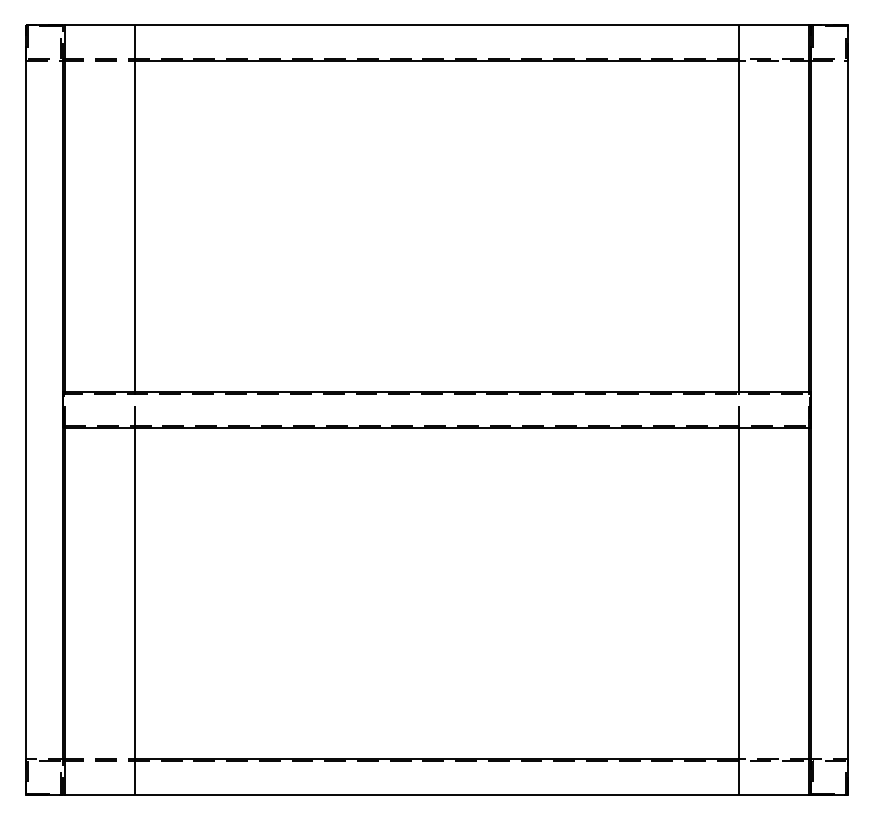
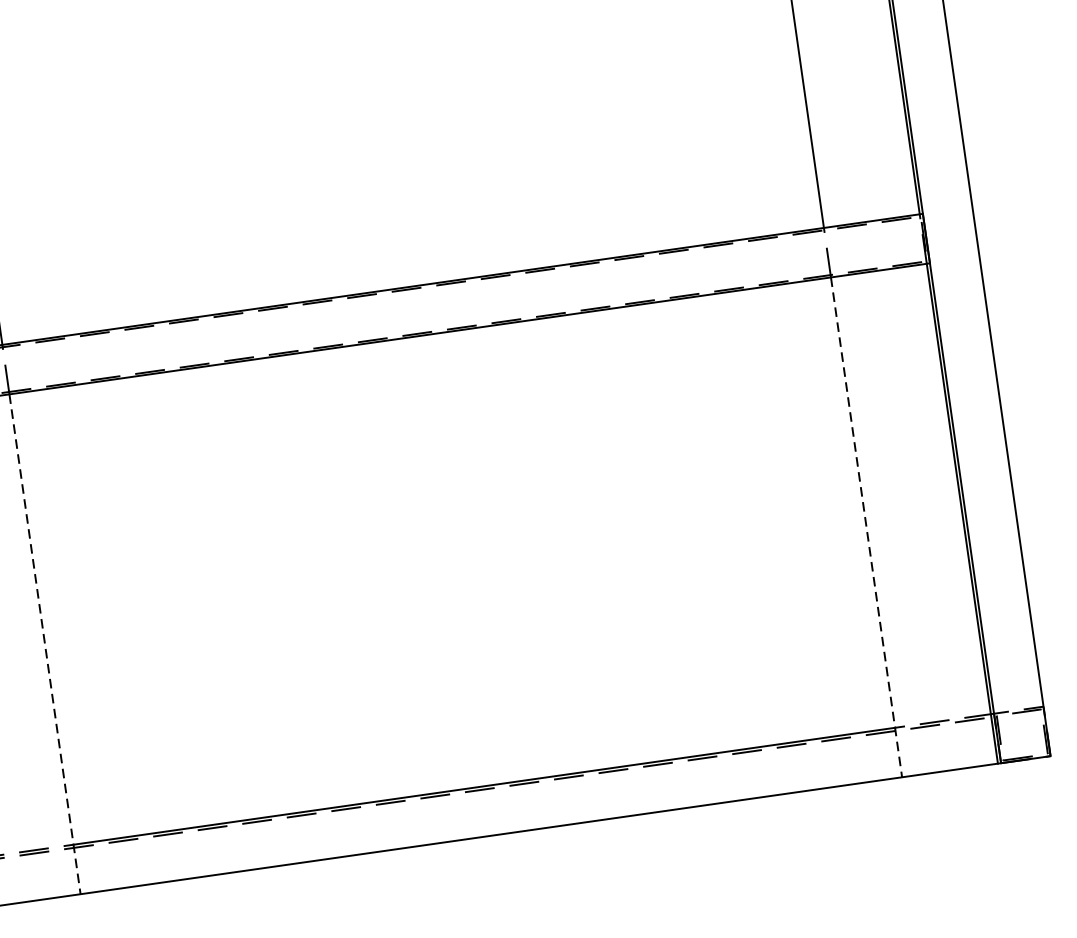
line: (135, 611) -> (45, 643), solid -> dashed
line: (738, 611) -> (866, 527), solid -> dashed

